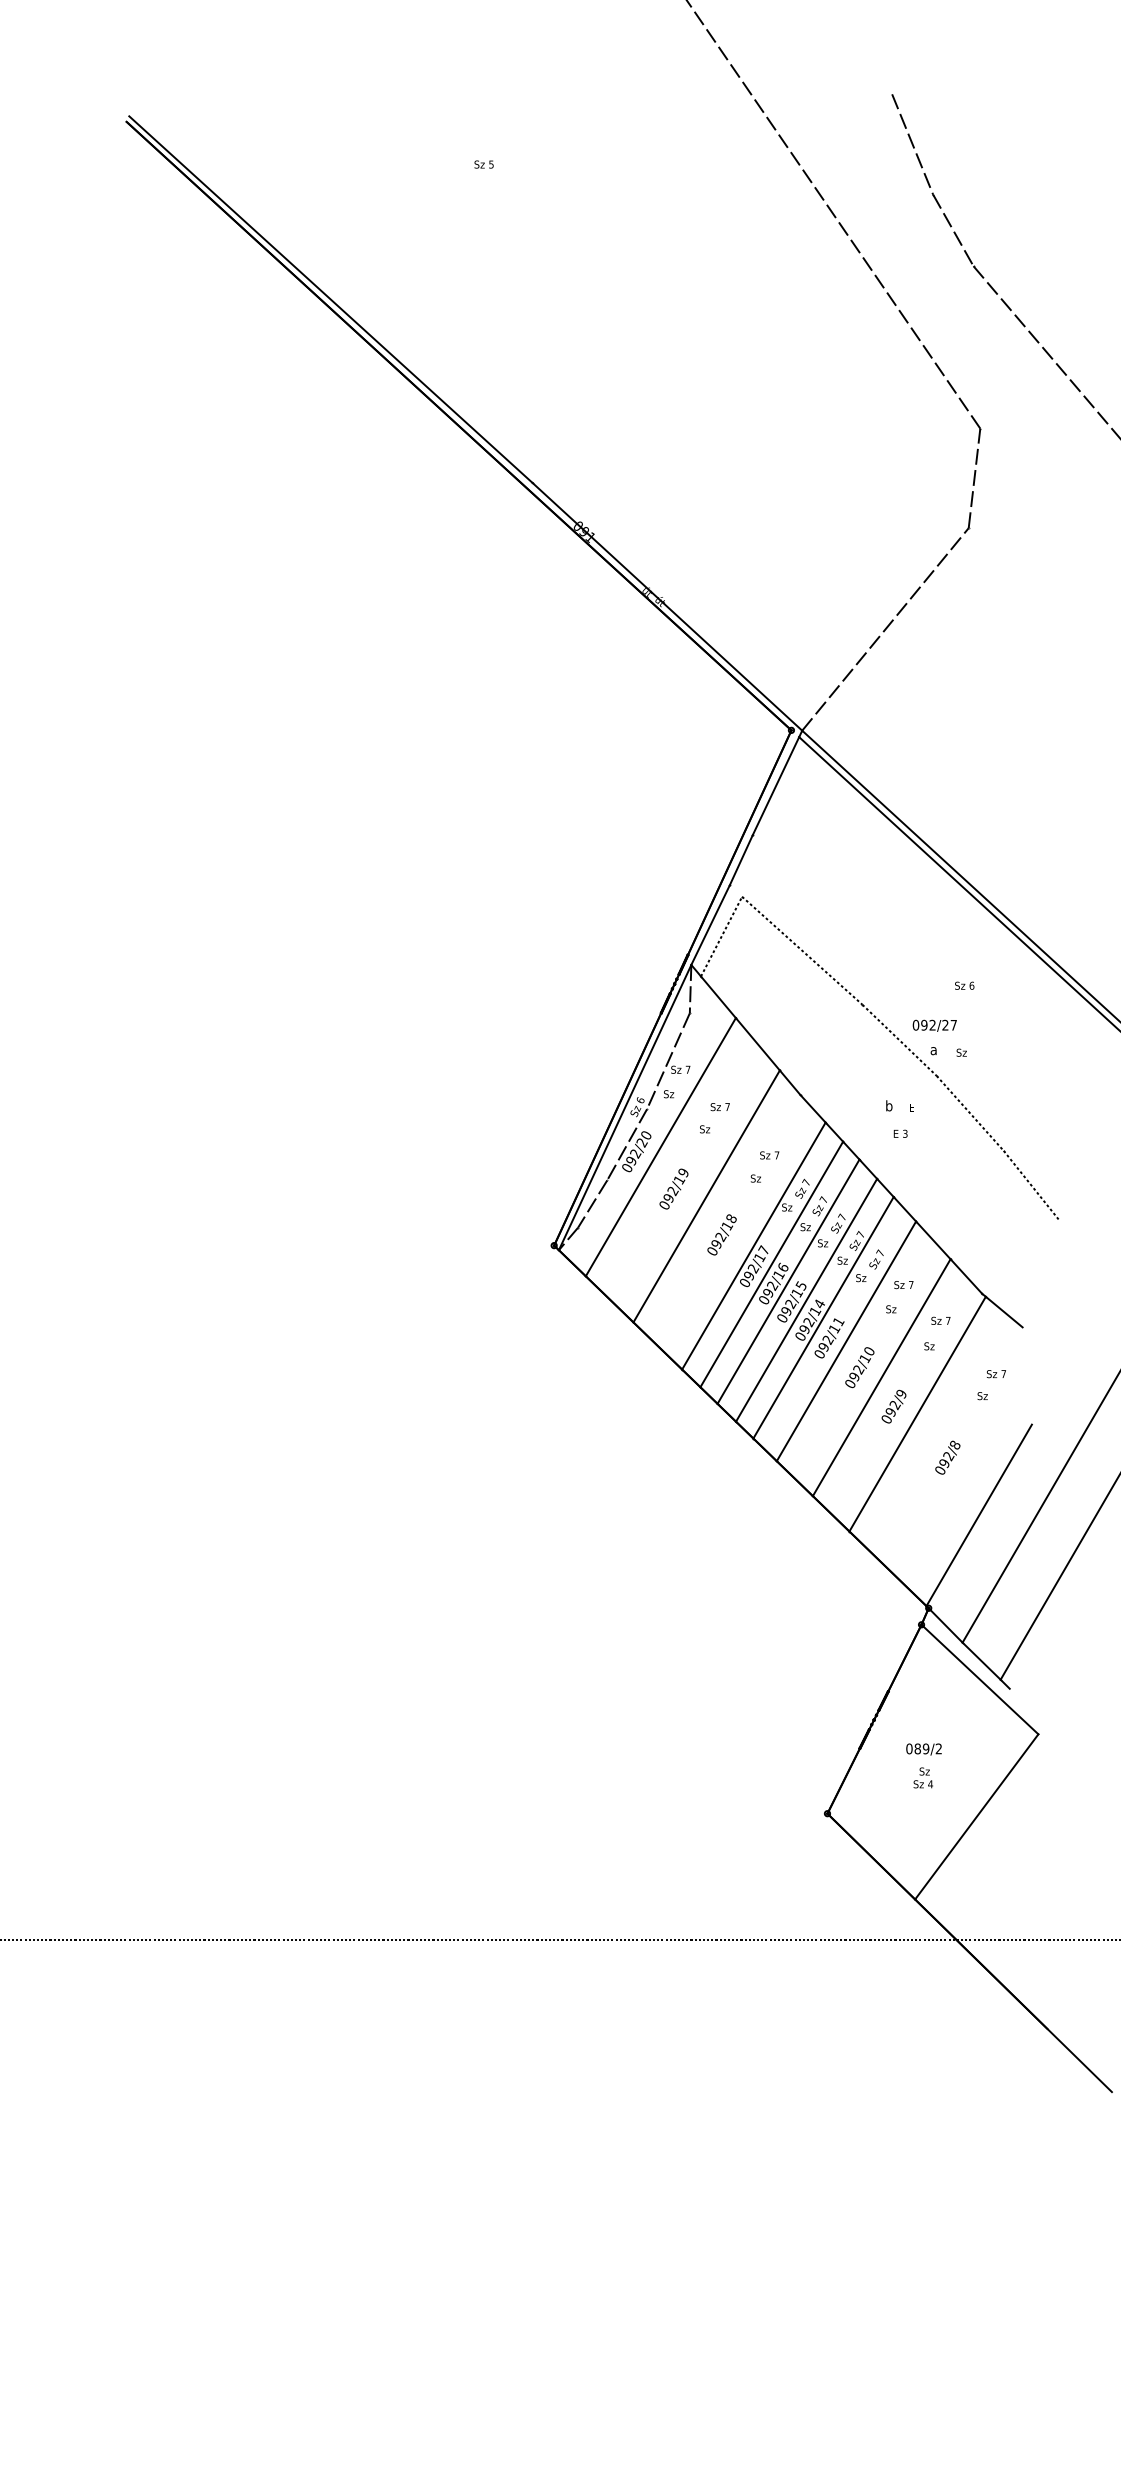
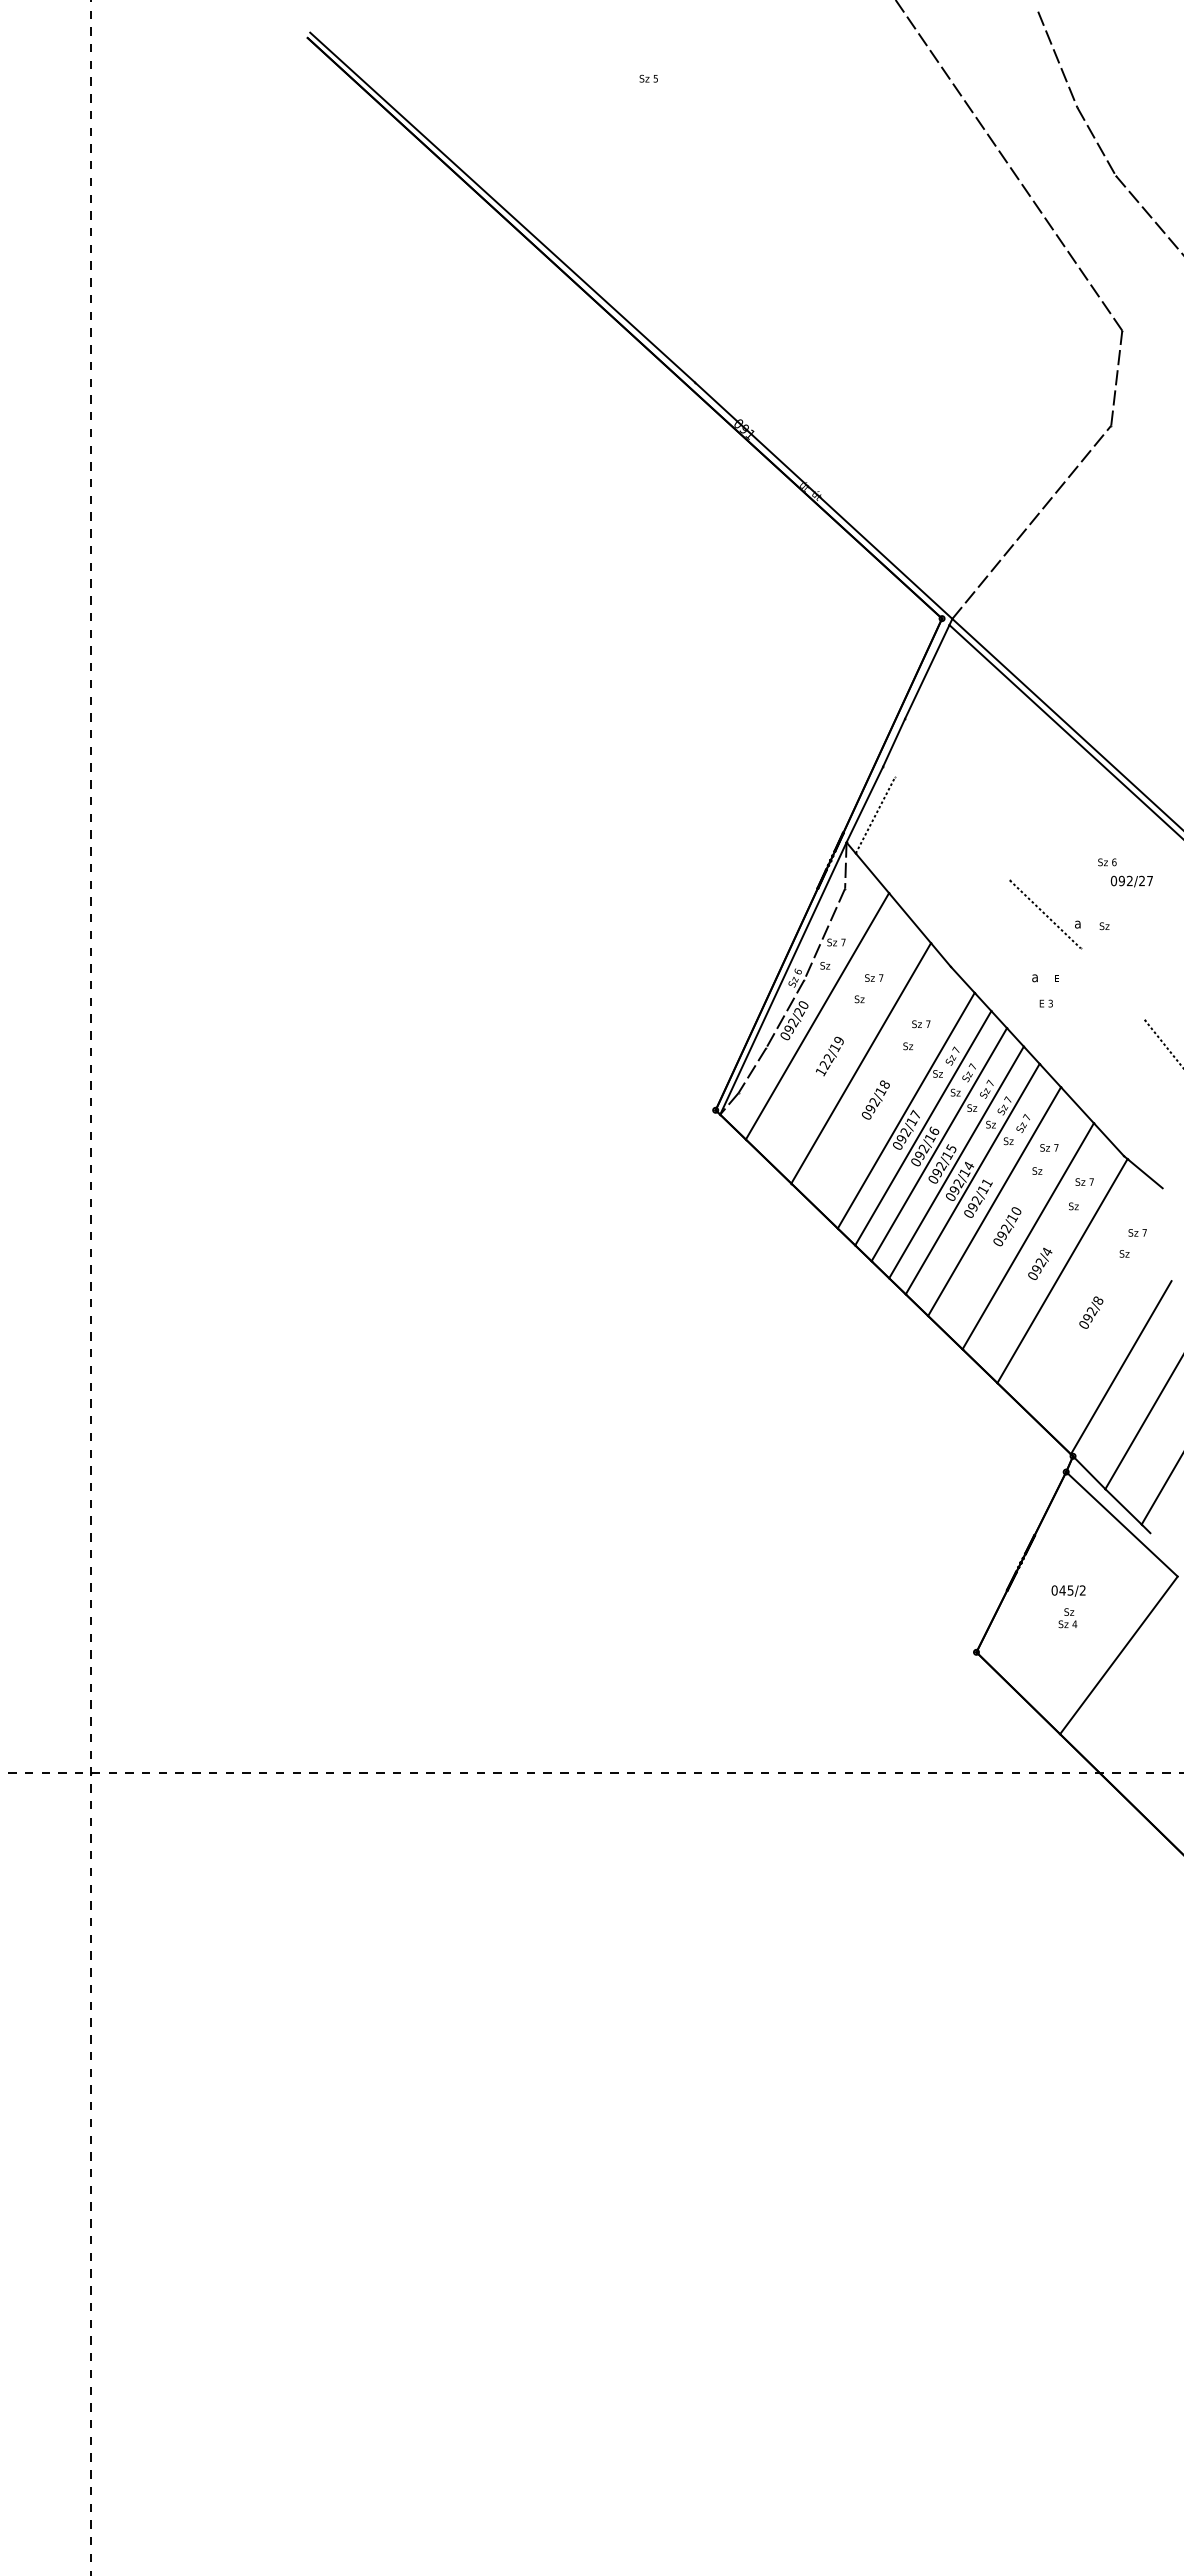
line: (802, 950) -> (952, 828), removed
text: (934, 1025) -> (1131, 881), moved
text: (889, 1105) -> (1035, 976), b -> a
line: (970, 1112) -> (1112, 983), removed
text: (667, 1201) -> (823, 1068), 092/19 -> 122/19
text: (901, 1393) -> (1047, 1251), 092/9 -> 092/4
text: (921, 1748) -> (1066, 1590), 089/2 -> 045/2

